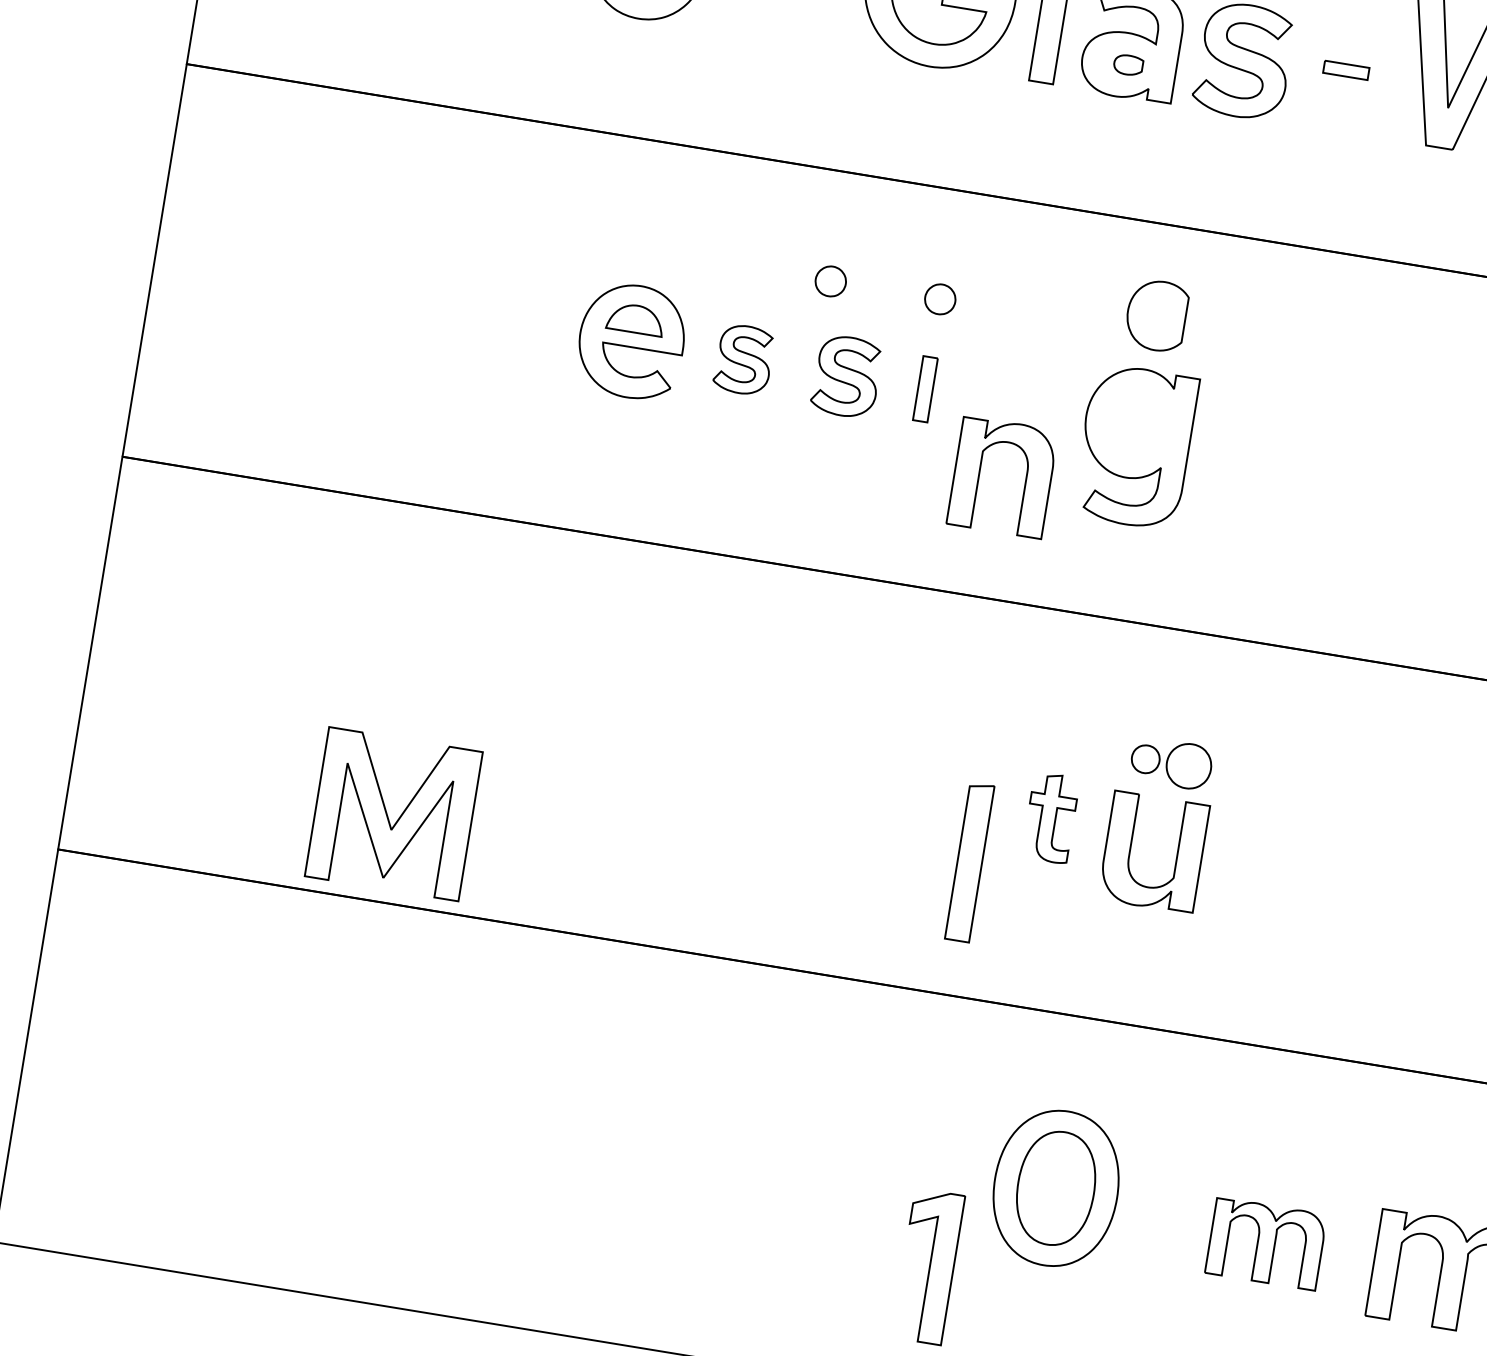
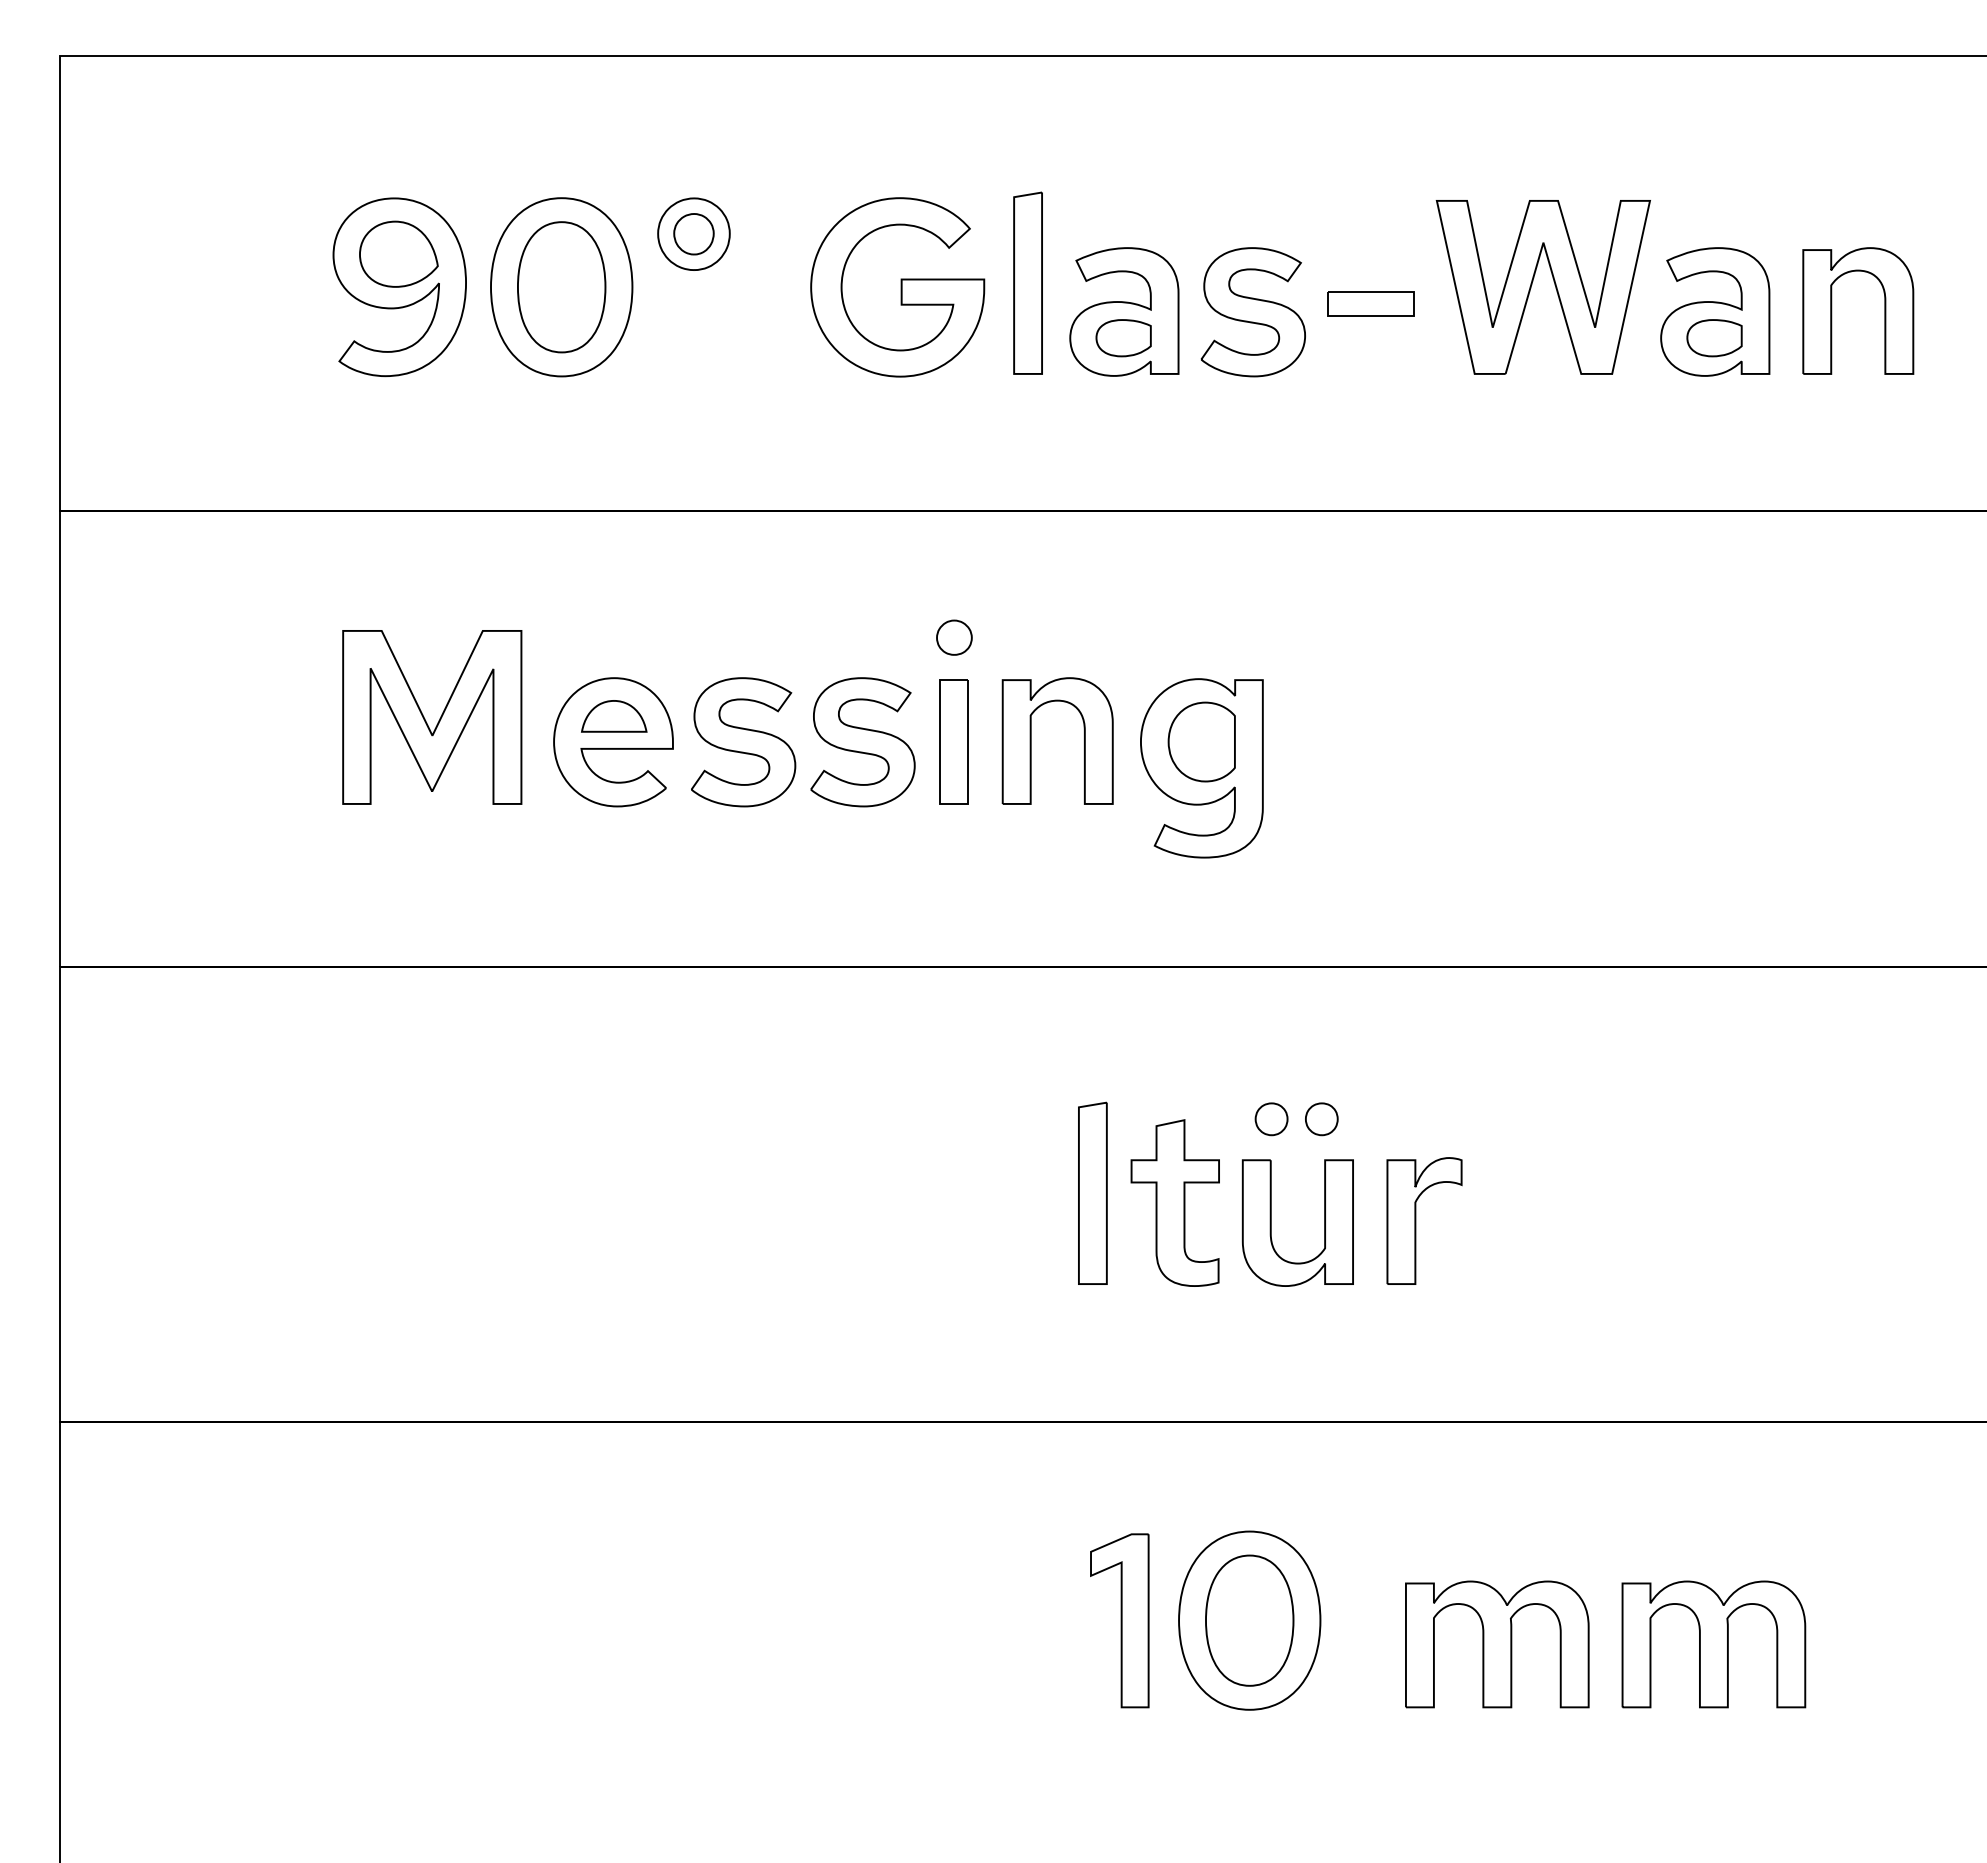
part: (1128, 65) -> (1123, 338), size x1.67
part: (1346, 70) -> (1370, 303), size x1.67
part: (830, 281) -> (827, 637), removed
part: (1156, 315) -> (1201, 741), moved
part: (743, 359) -> (743, 742), size x1.67
part: (846, 376) -> (862, 742), size x1.43
part: (924, 388) -> (953, 741), size x1.67
part: (980, 472) -> (1031, 740), moved
part: (1188, 766) -> (1321, 1119), size x0.62
part: (388, 816) -> (426, 720), moved
part: (1050, 817) -> (1174, 1202), size x1.67
part: (969, 861) -> (1092, 1192), moved
part: (1256, 866) -> (1416, 1220), added
part: (1266, 1243) -> (1497, 1644), size x1.43
part: (928, 1266) -> (1119, 1620), moved

